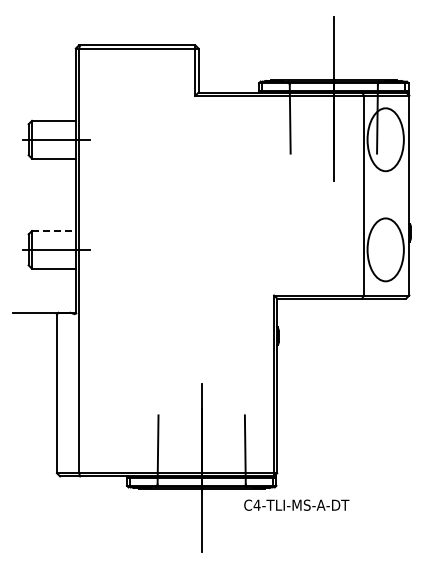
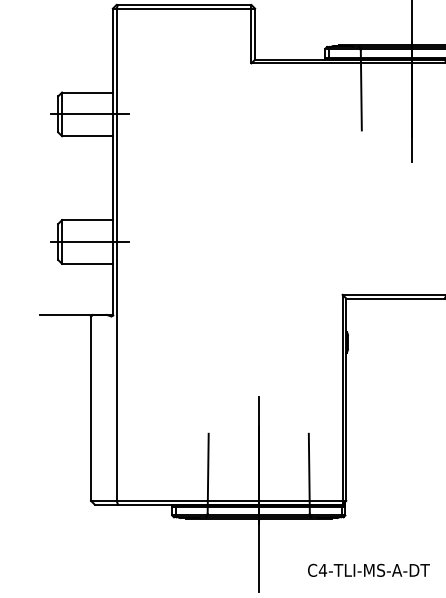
line: (53, 231) -> (87, 220), dashed -> solid
text: (296, 504) -> (368, 569), moved

